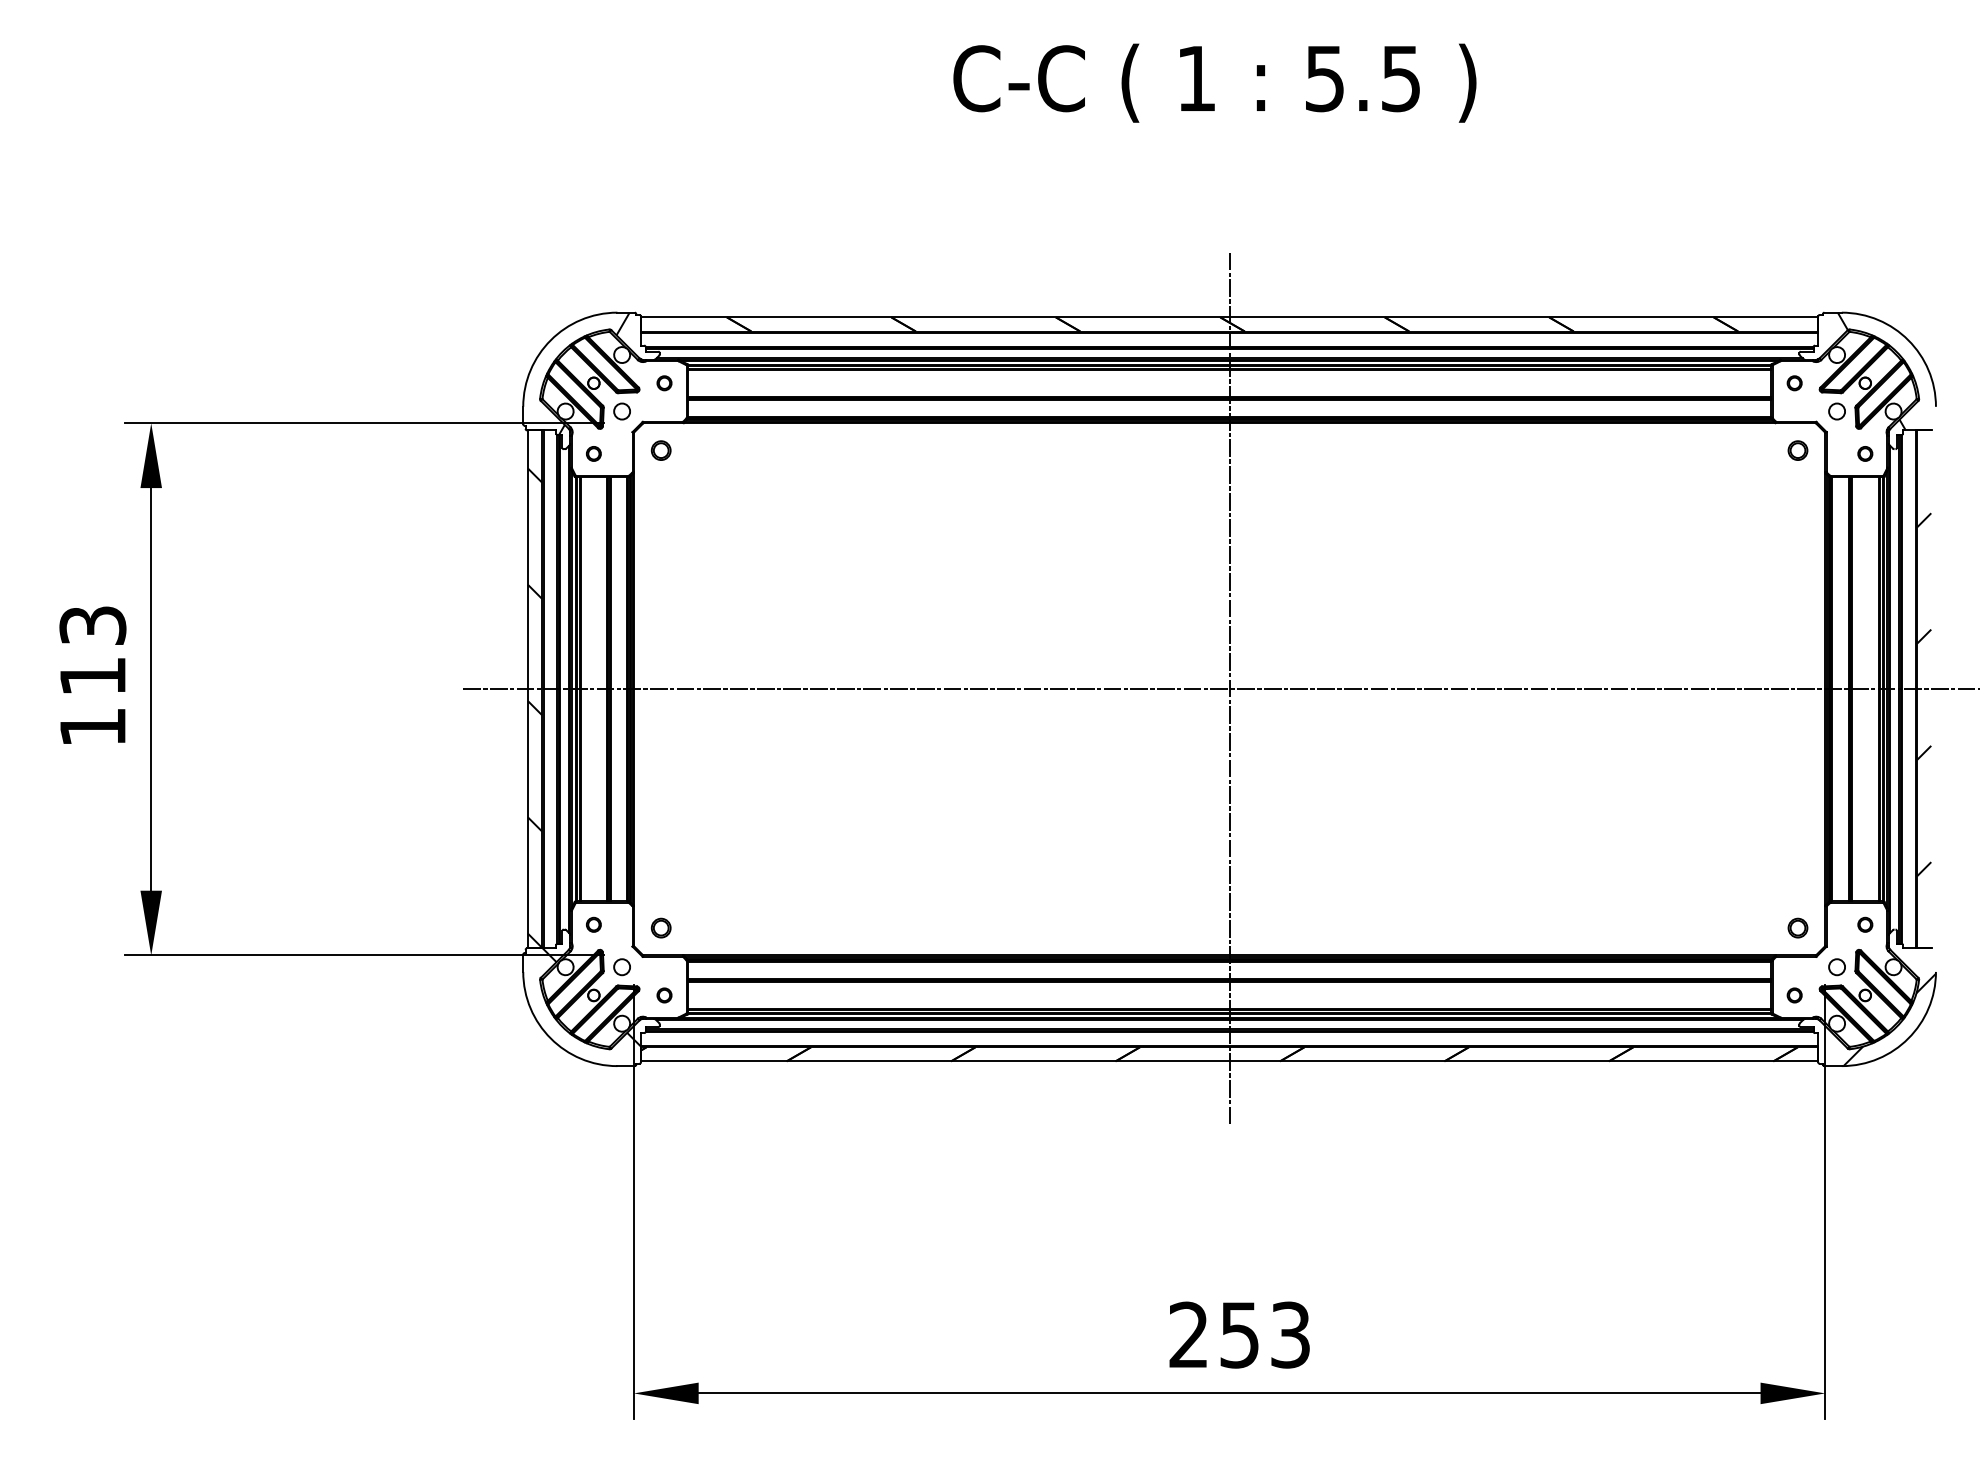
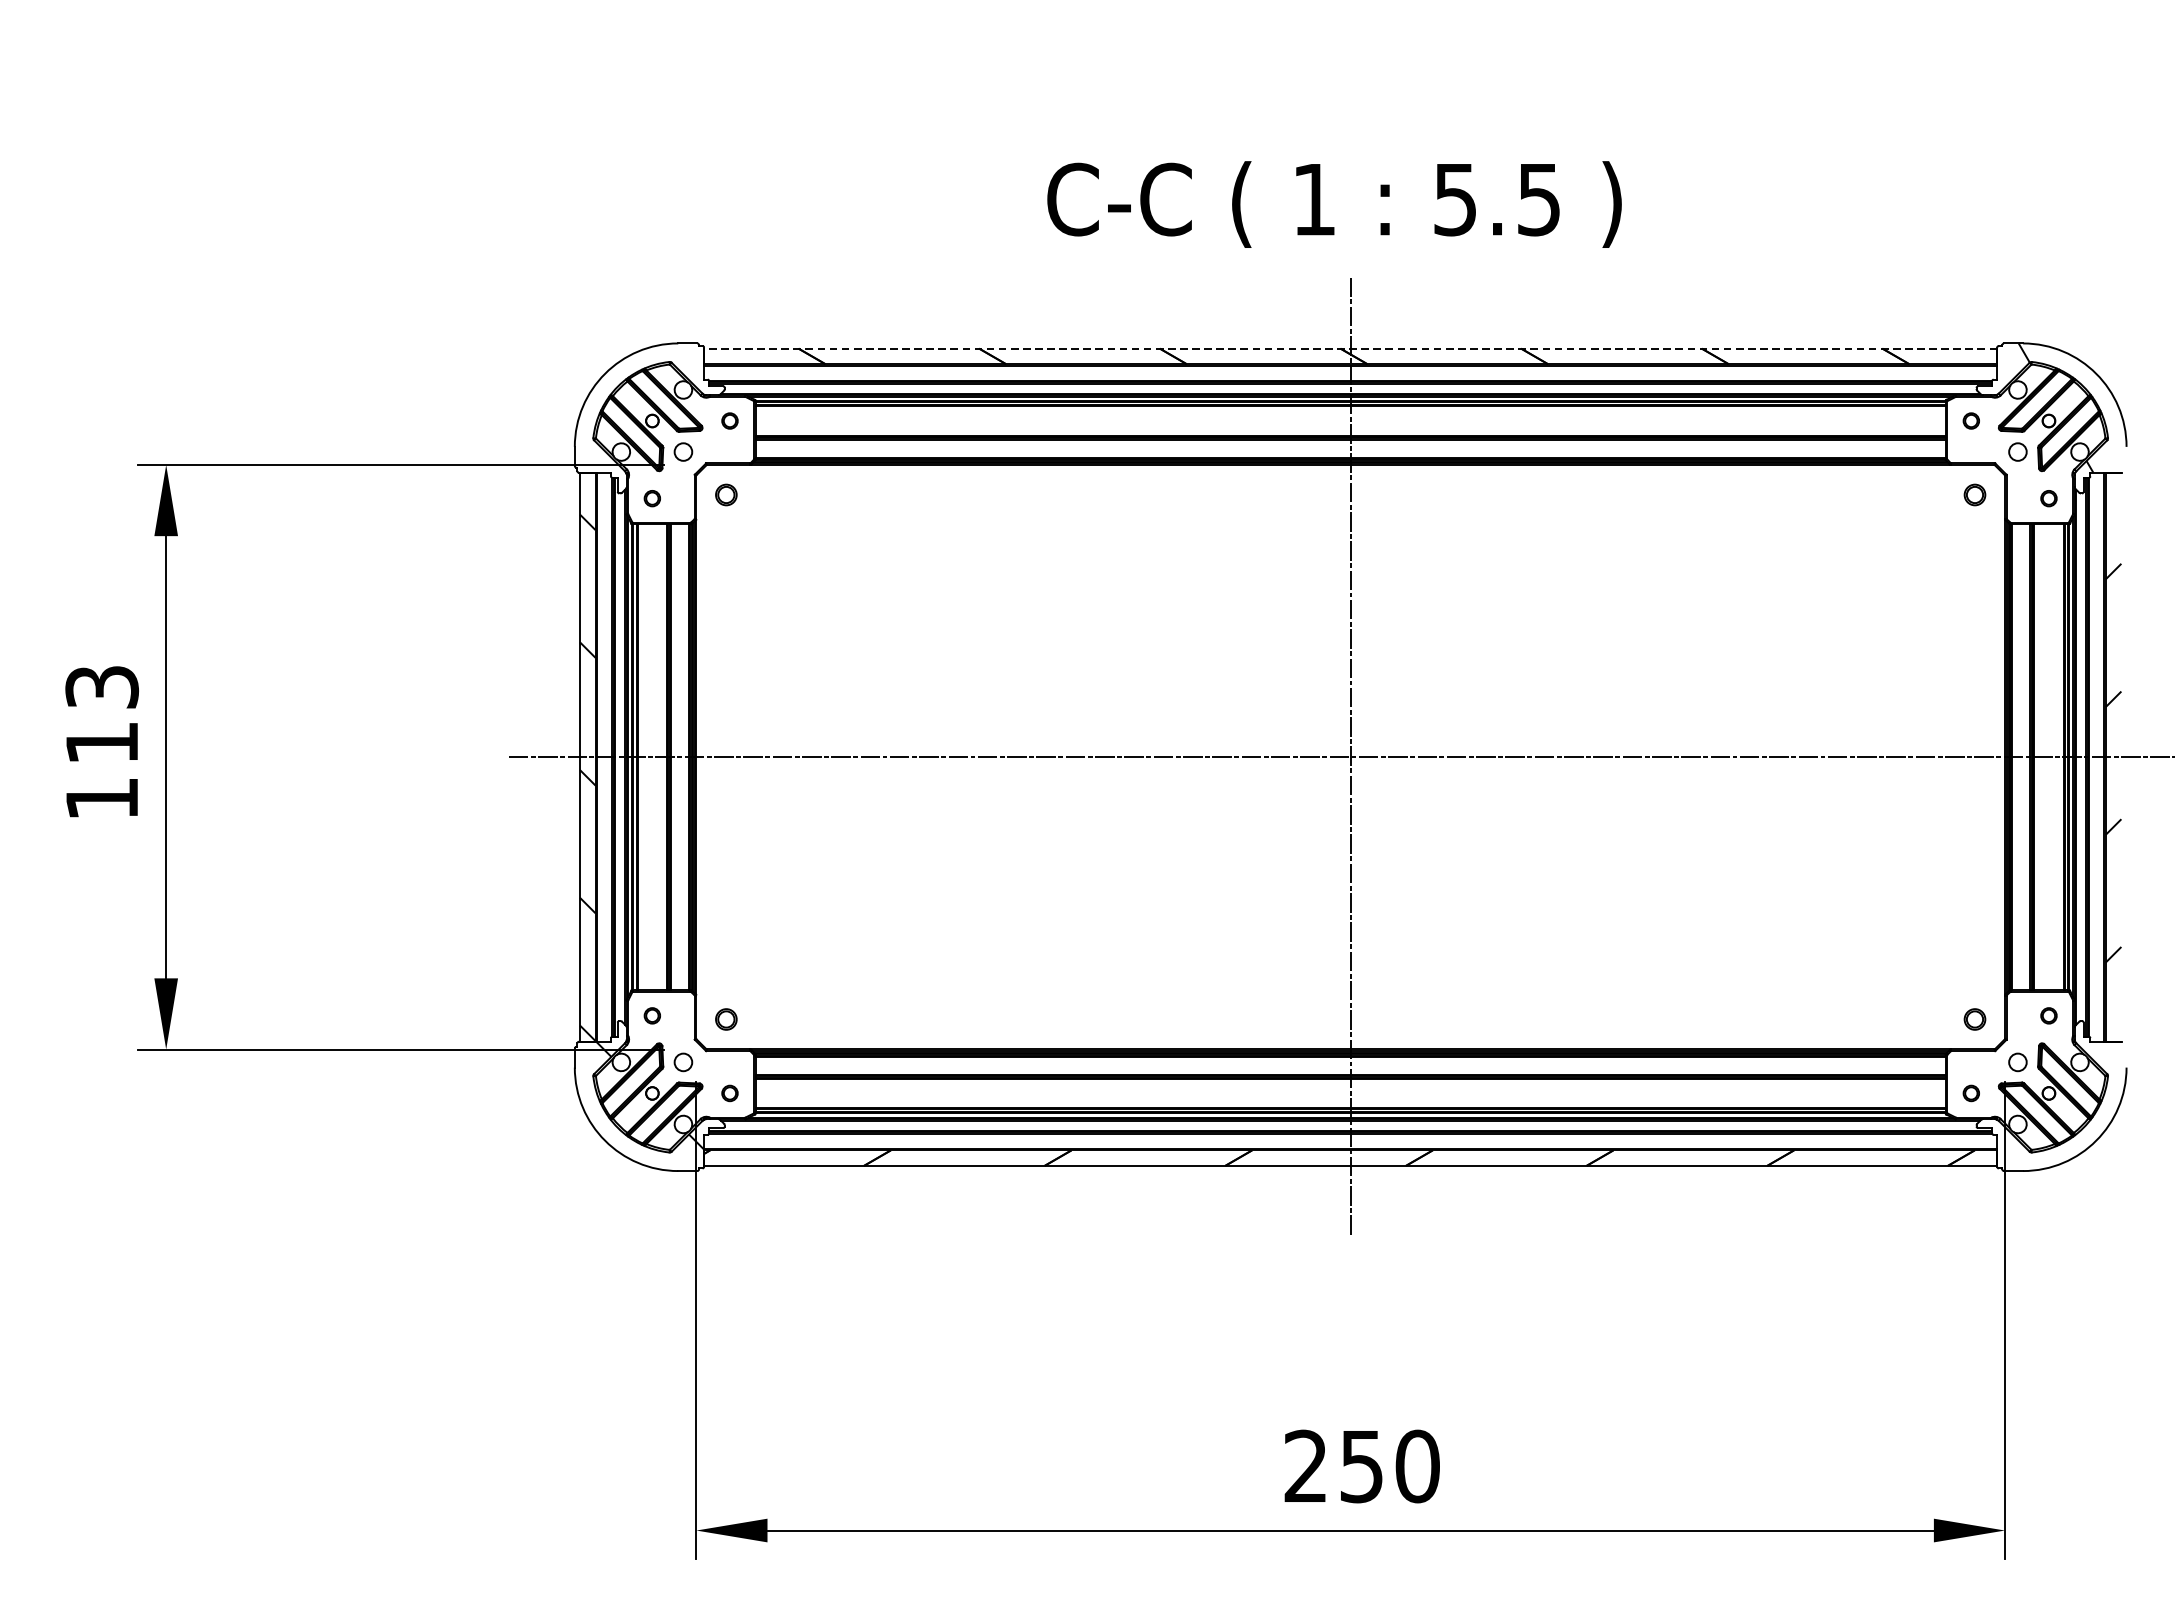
text: (1214, 82) -> (1334, 203), moved
line: (1229, 317) -> (1350, 348), solid -> dashed
hatch: (593, 373) -> (651, 410), removed
hatch: (1889, 1019) -> (2075, 1119), removed
text: (1290, 1334) -> (1417, 1465), 253 -> 250

